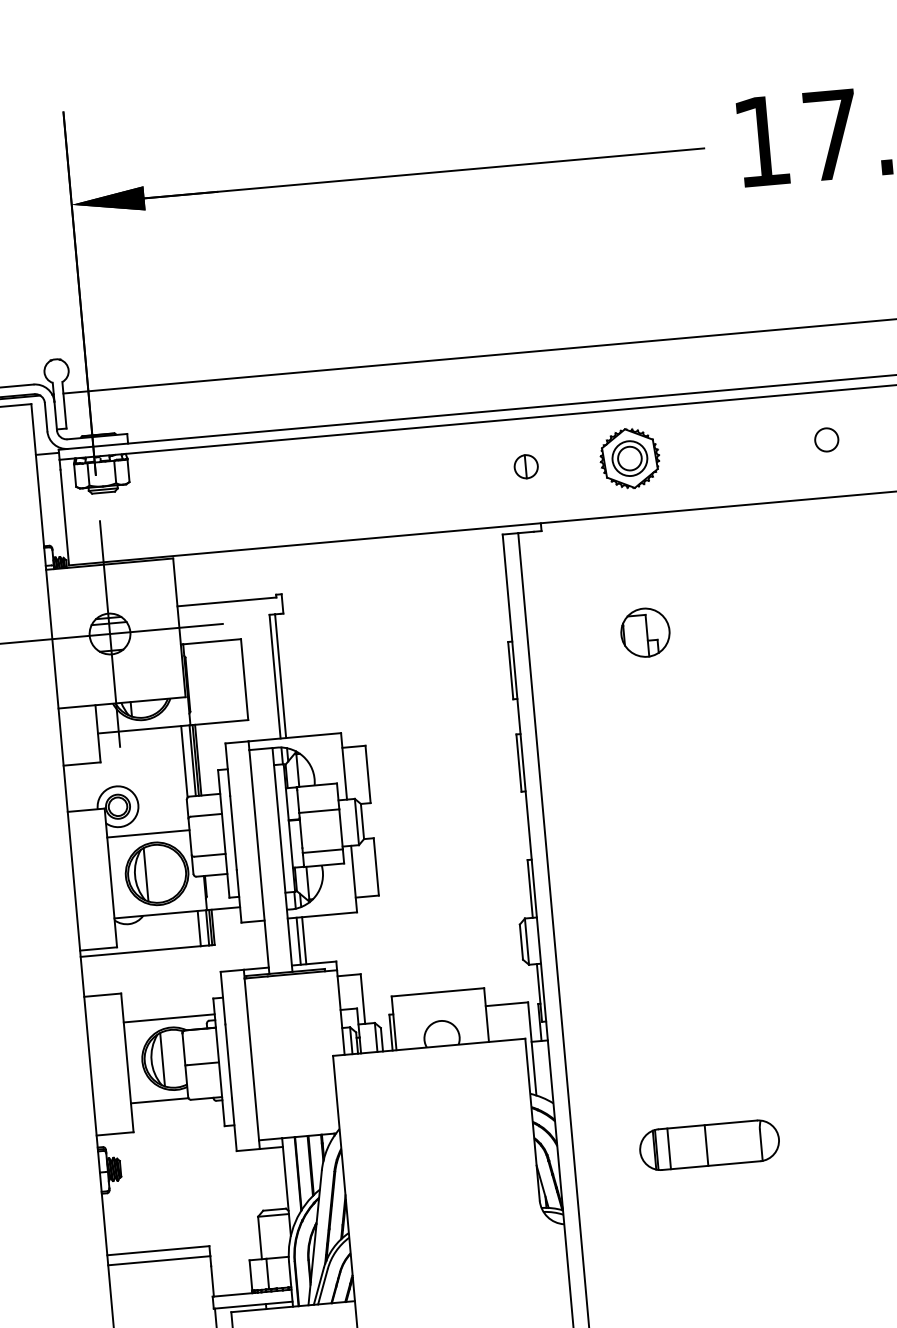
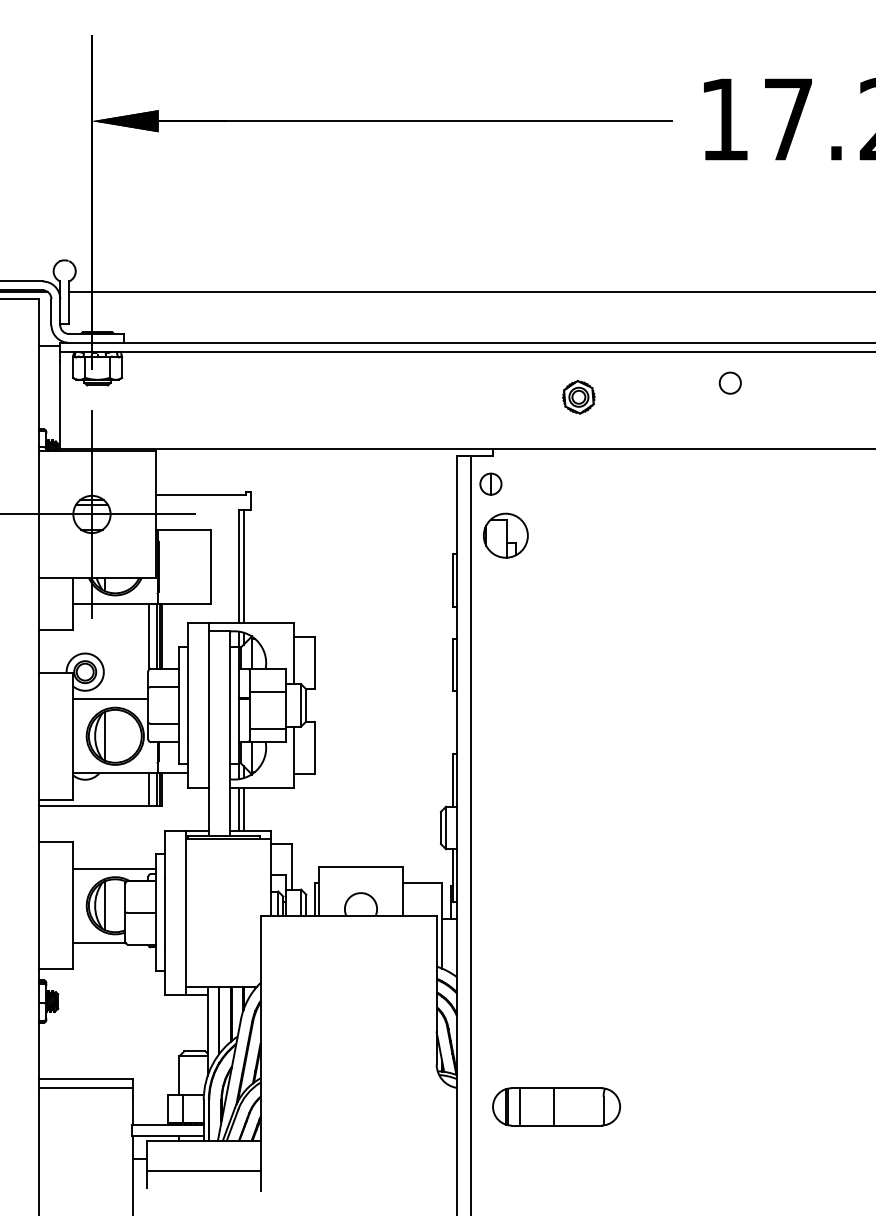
circle: (825, 439) -> (729, 382), moved
part: (629, 458) -> (578, 397), size x0.6
part: (525, 466) -> (490, 483), moved
part: (645, 632) -> (505, 535), moved
part: (709, 1144) -> (556, 1106), moved

